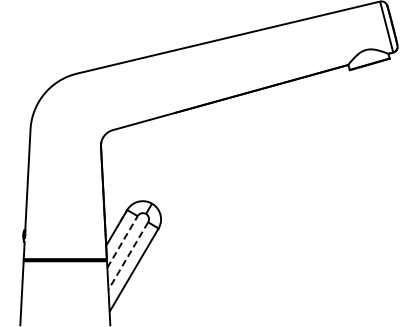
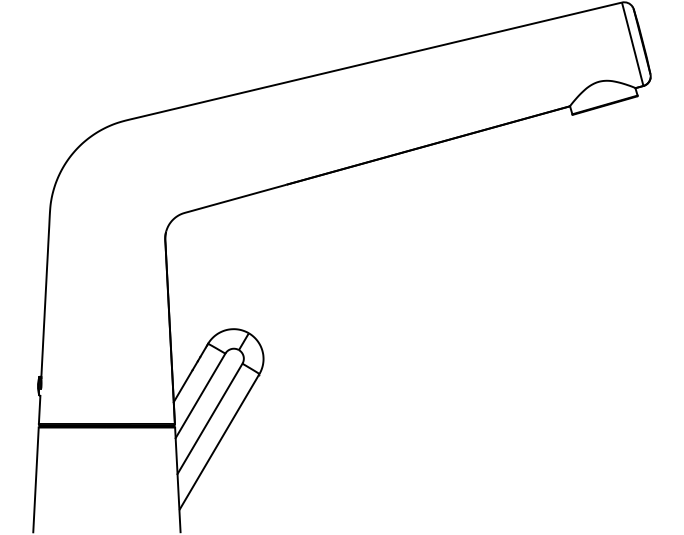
line: (122, 241) -> (200, 395), dashed -> solid
line: (128, 256) -> (210, 419), dashed -> solid

